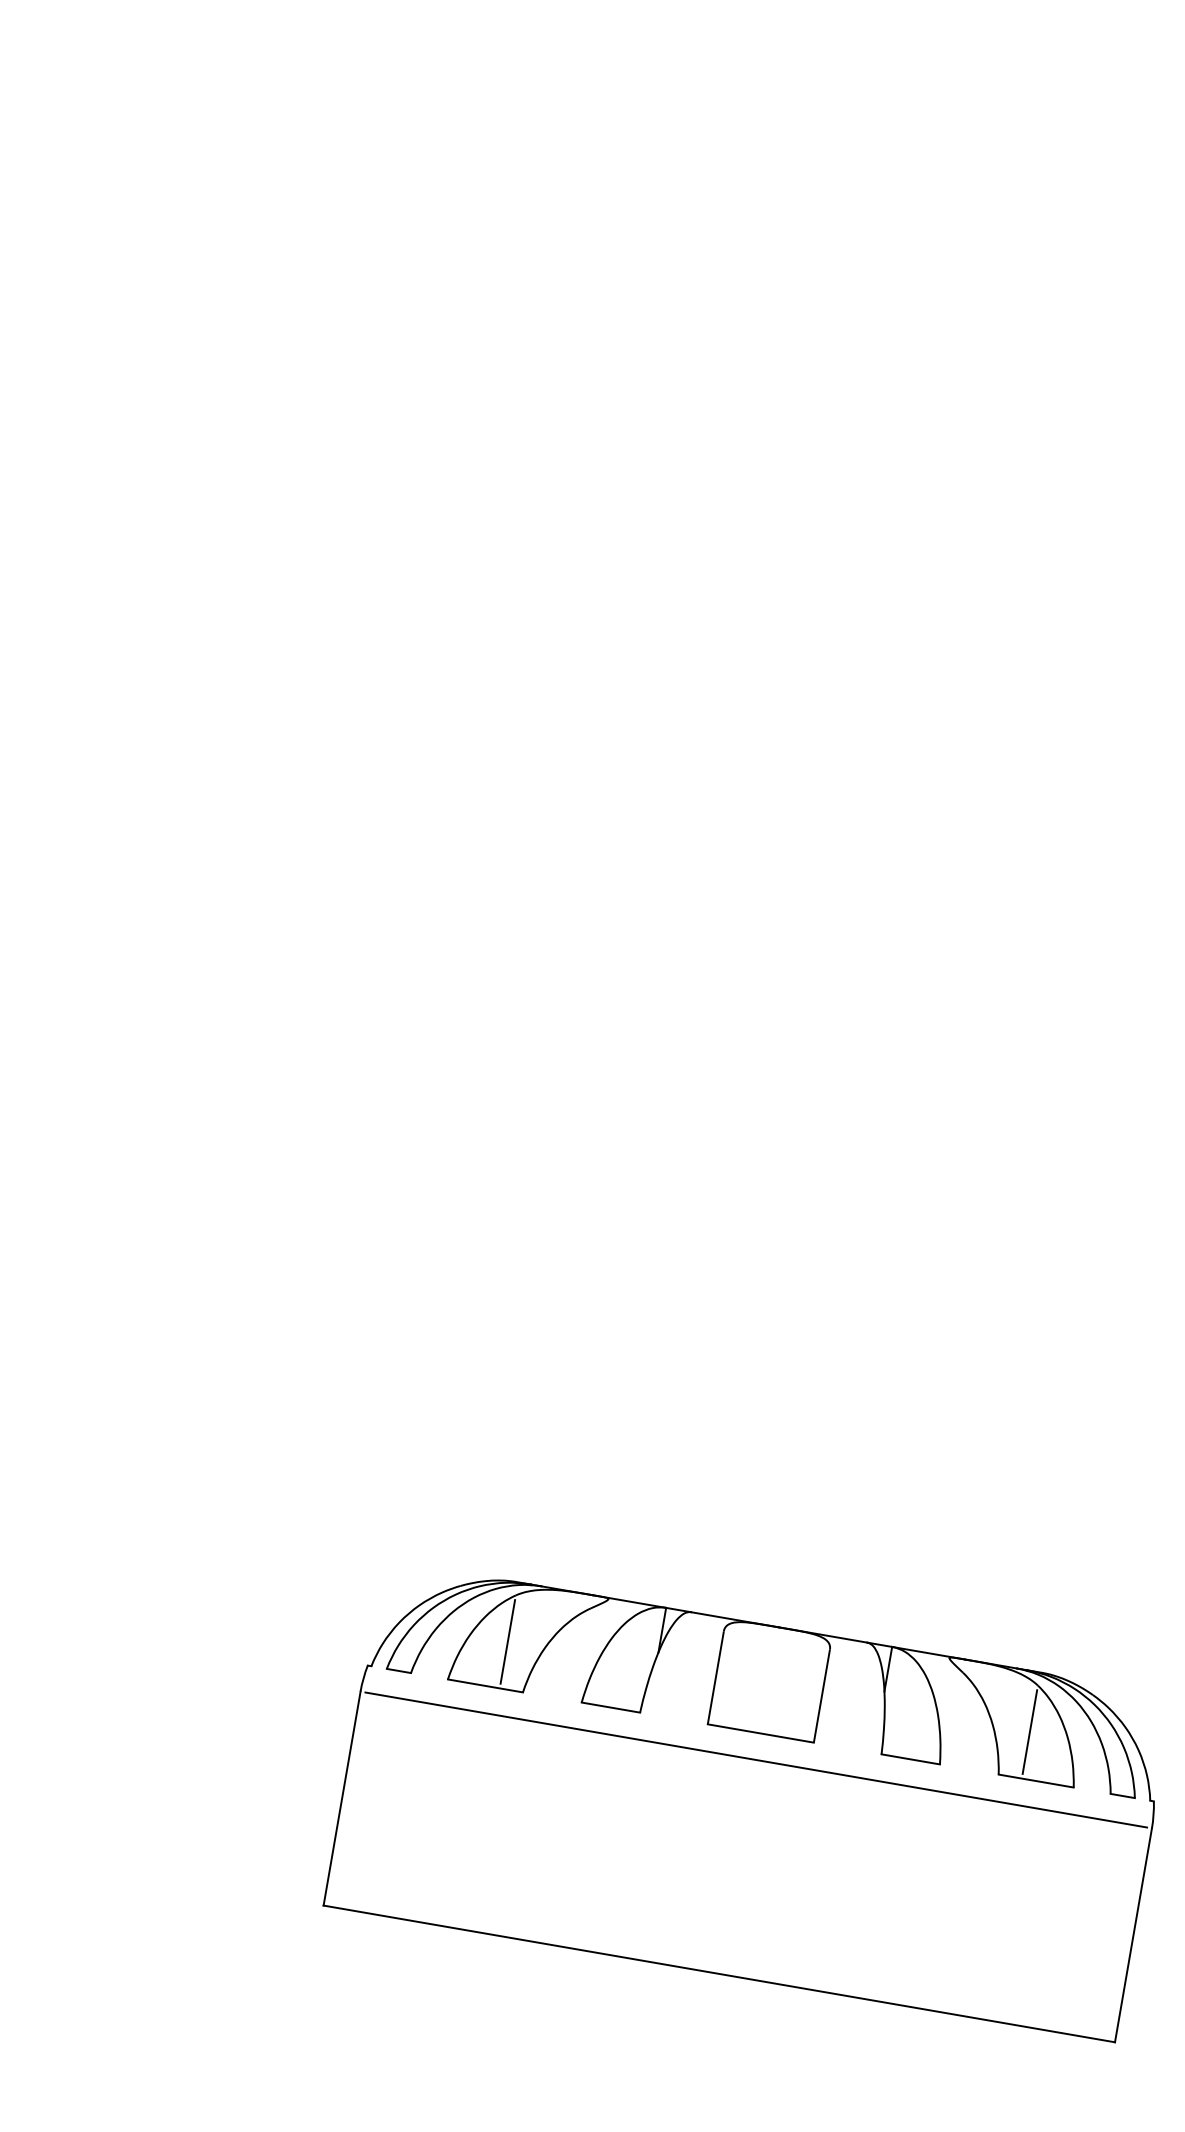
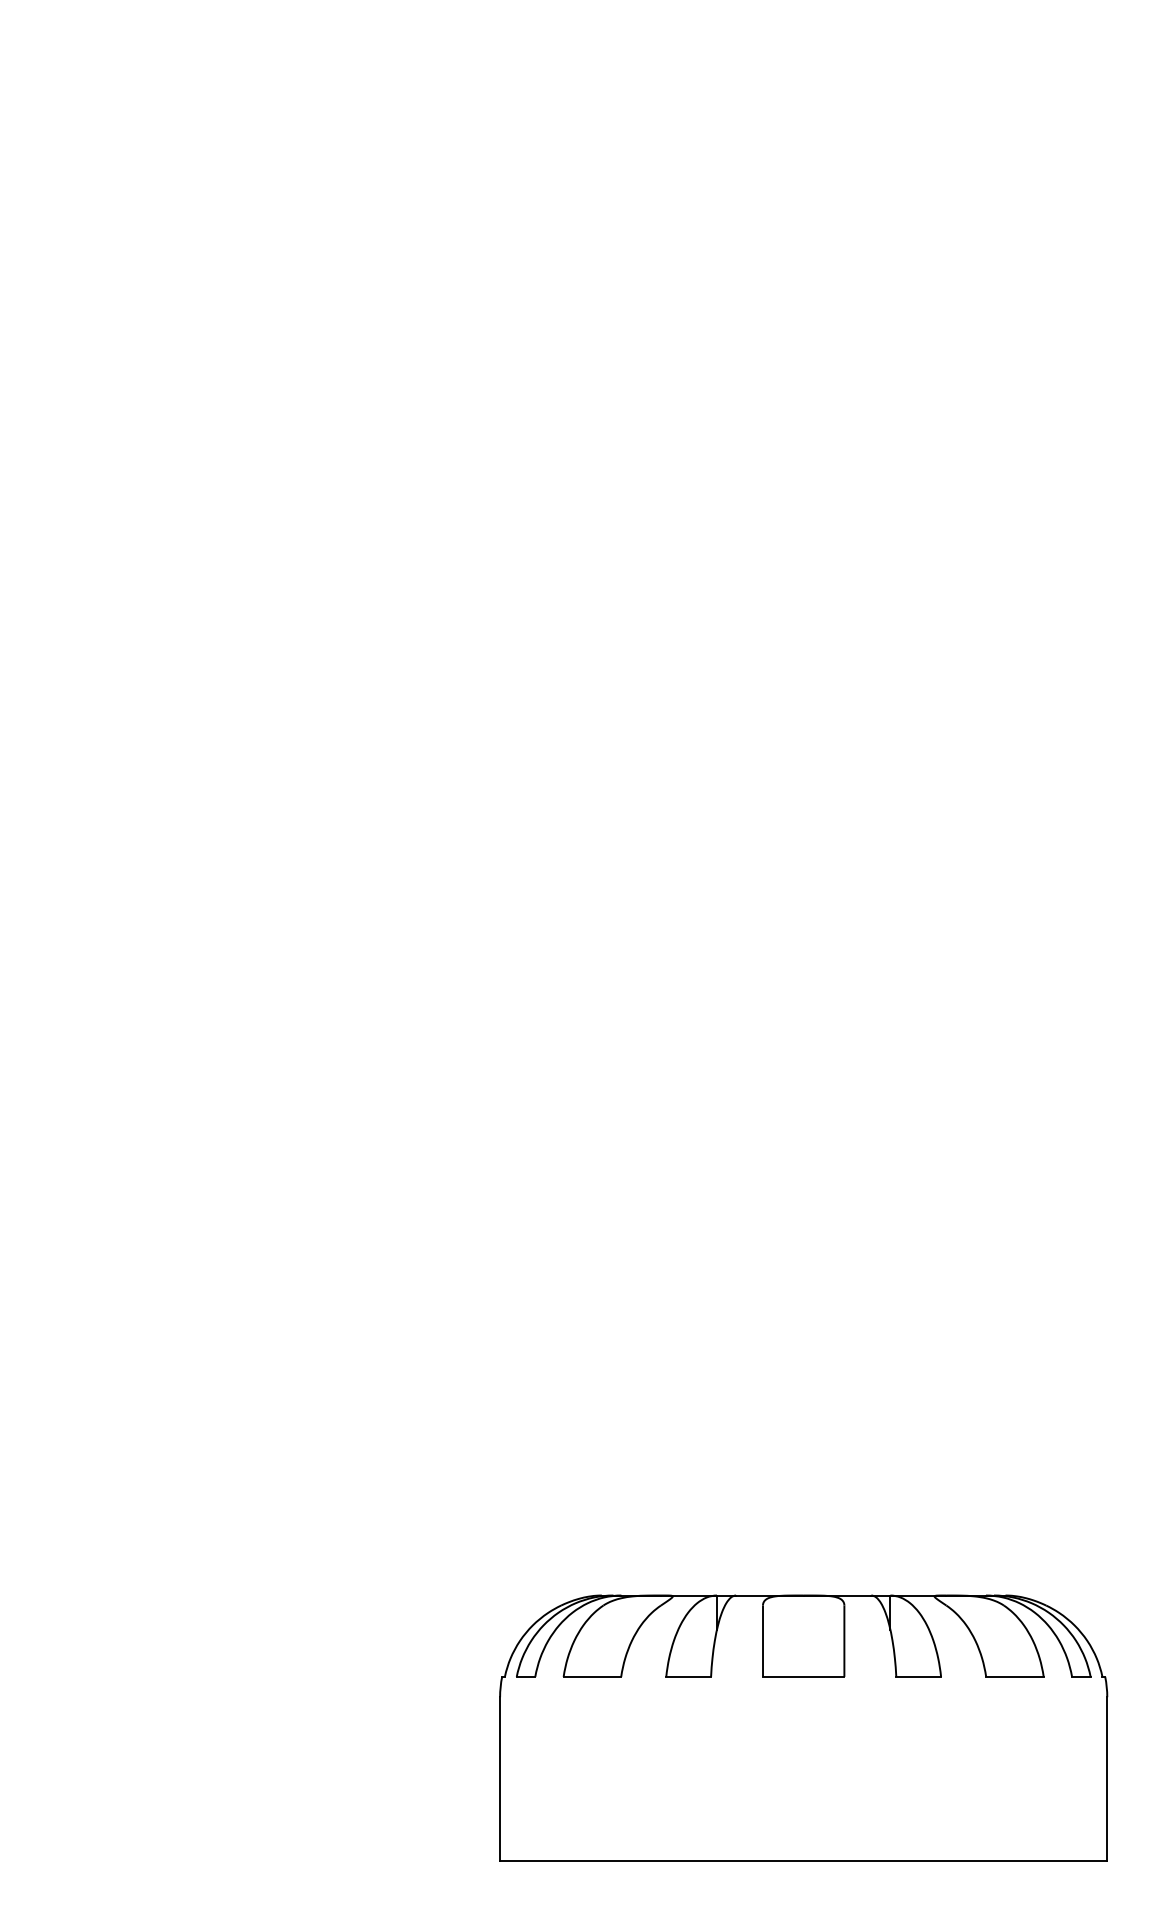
line: (507, 1642) -> (603, 1641), removed
line: (1029, 1732) -> (1003, 1641), removed
line: (755, 1760) -> (803, 1697), removed

